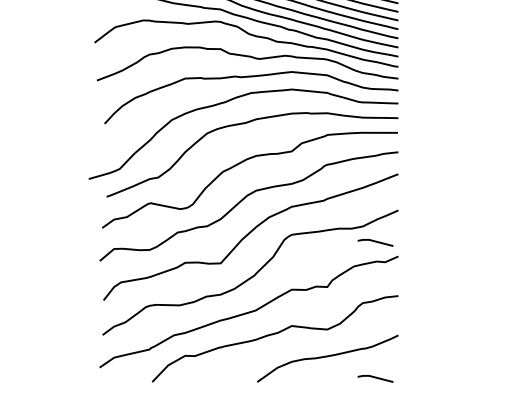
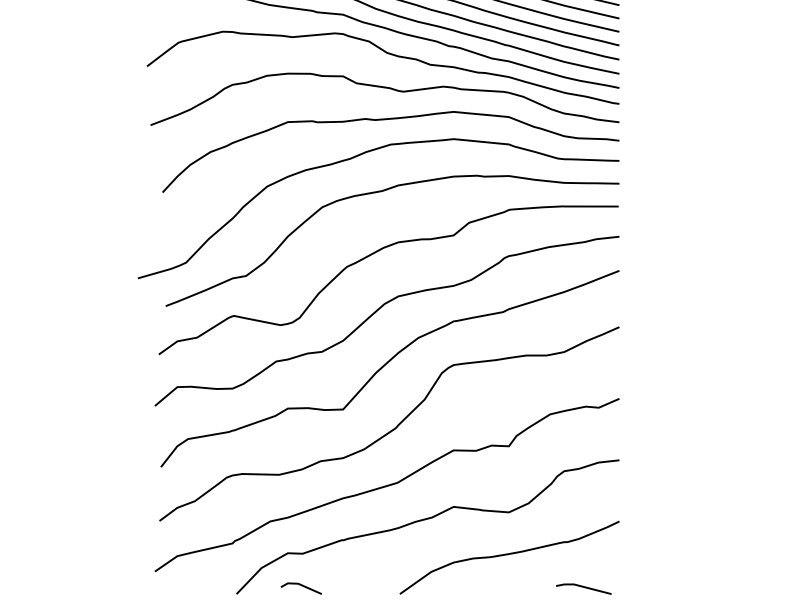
line: (375, 242) -> (583, 377), removed
line: (193, 377) -> (300, 586), added

